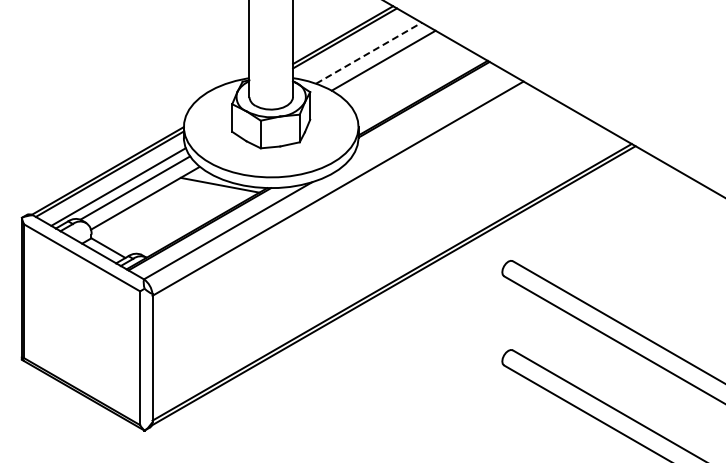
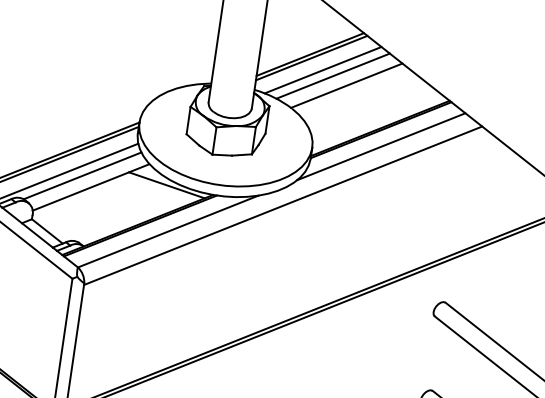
line: (357, 48) -> (322, 69), added
line: (368, 53) -> (332, 76), dashed -> solid
line: (426, 115) -> (381, 146), added

